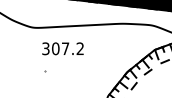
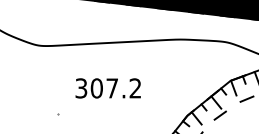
text: (62, 48) -> (107, 87), moved

